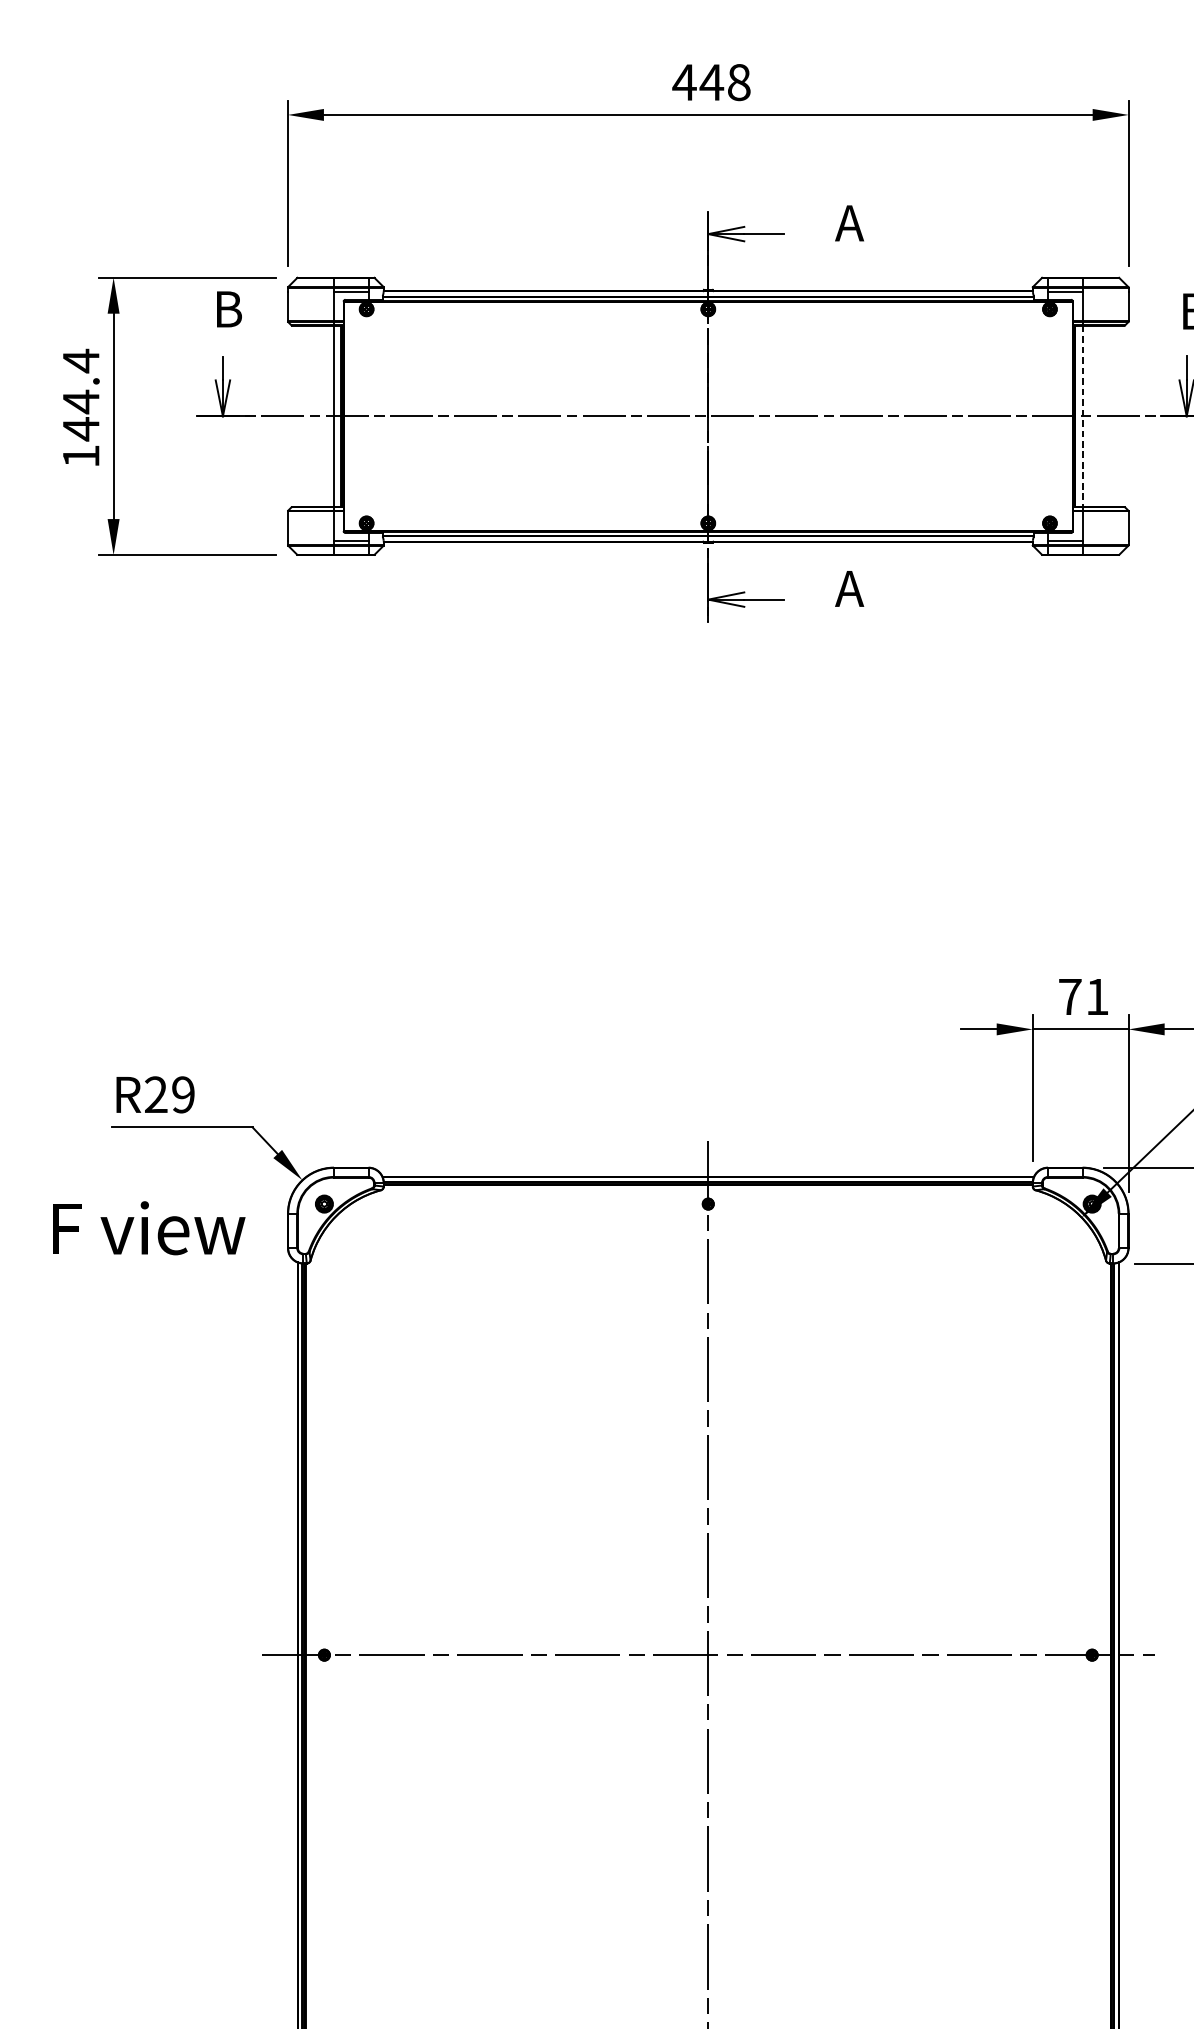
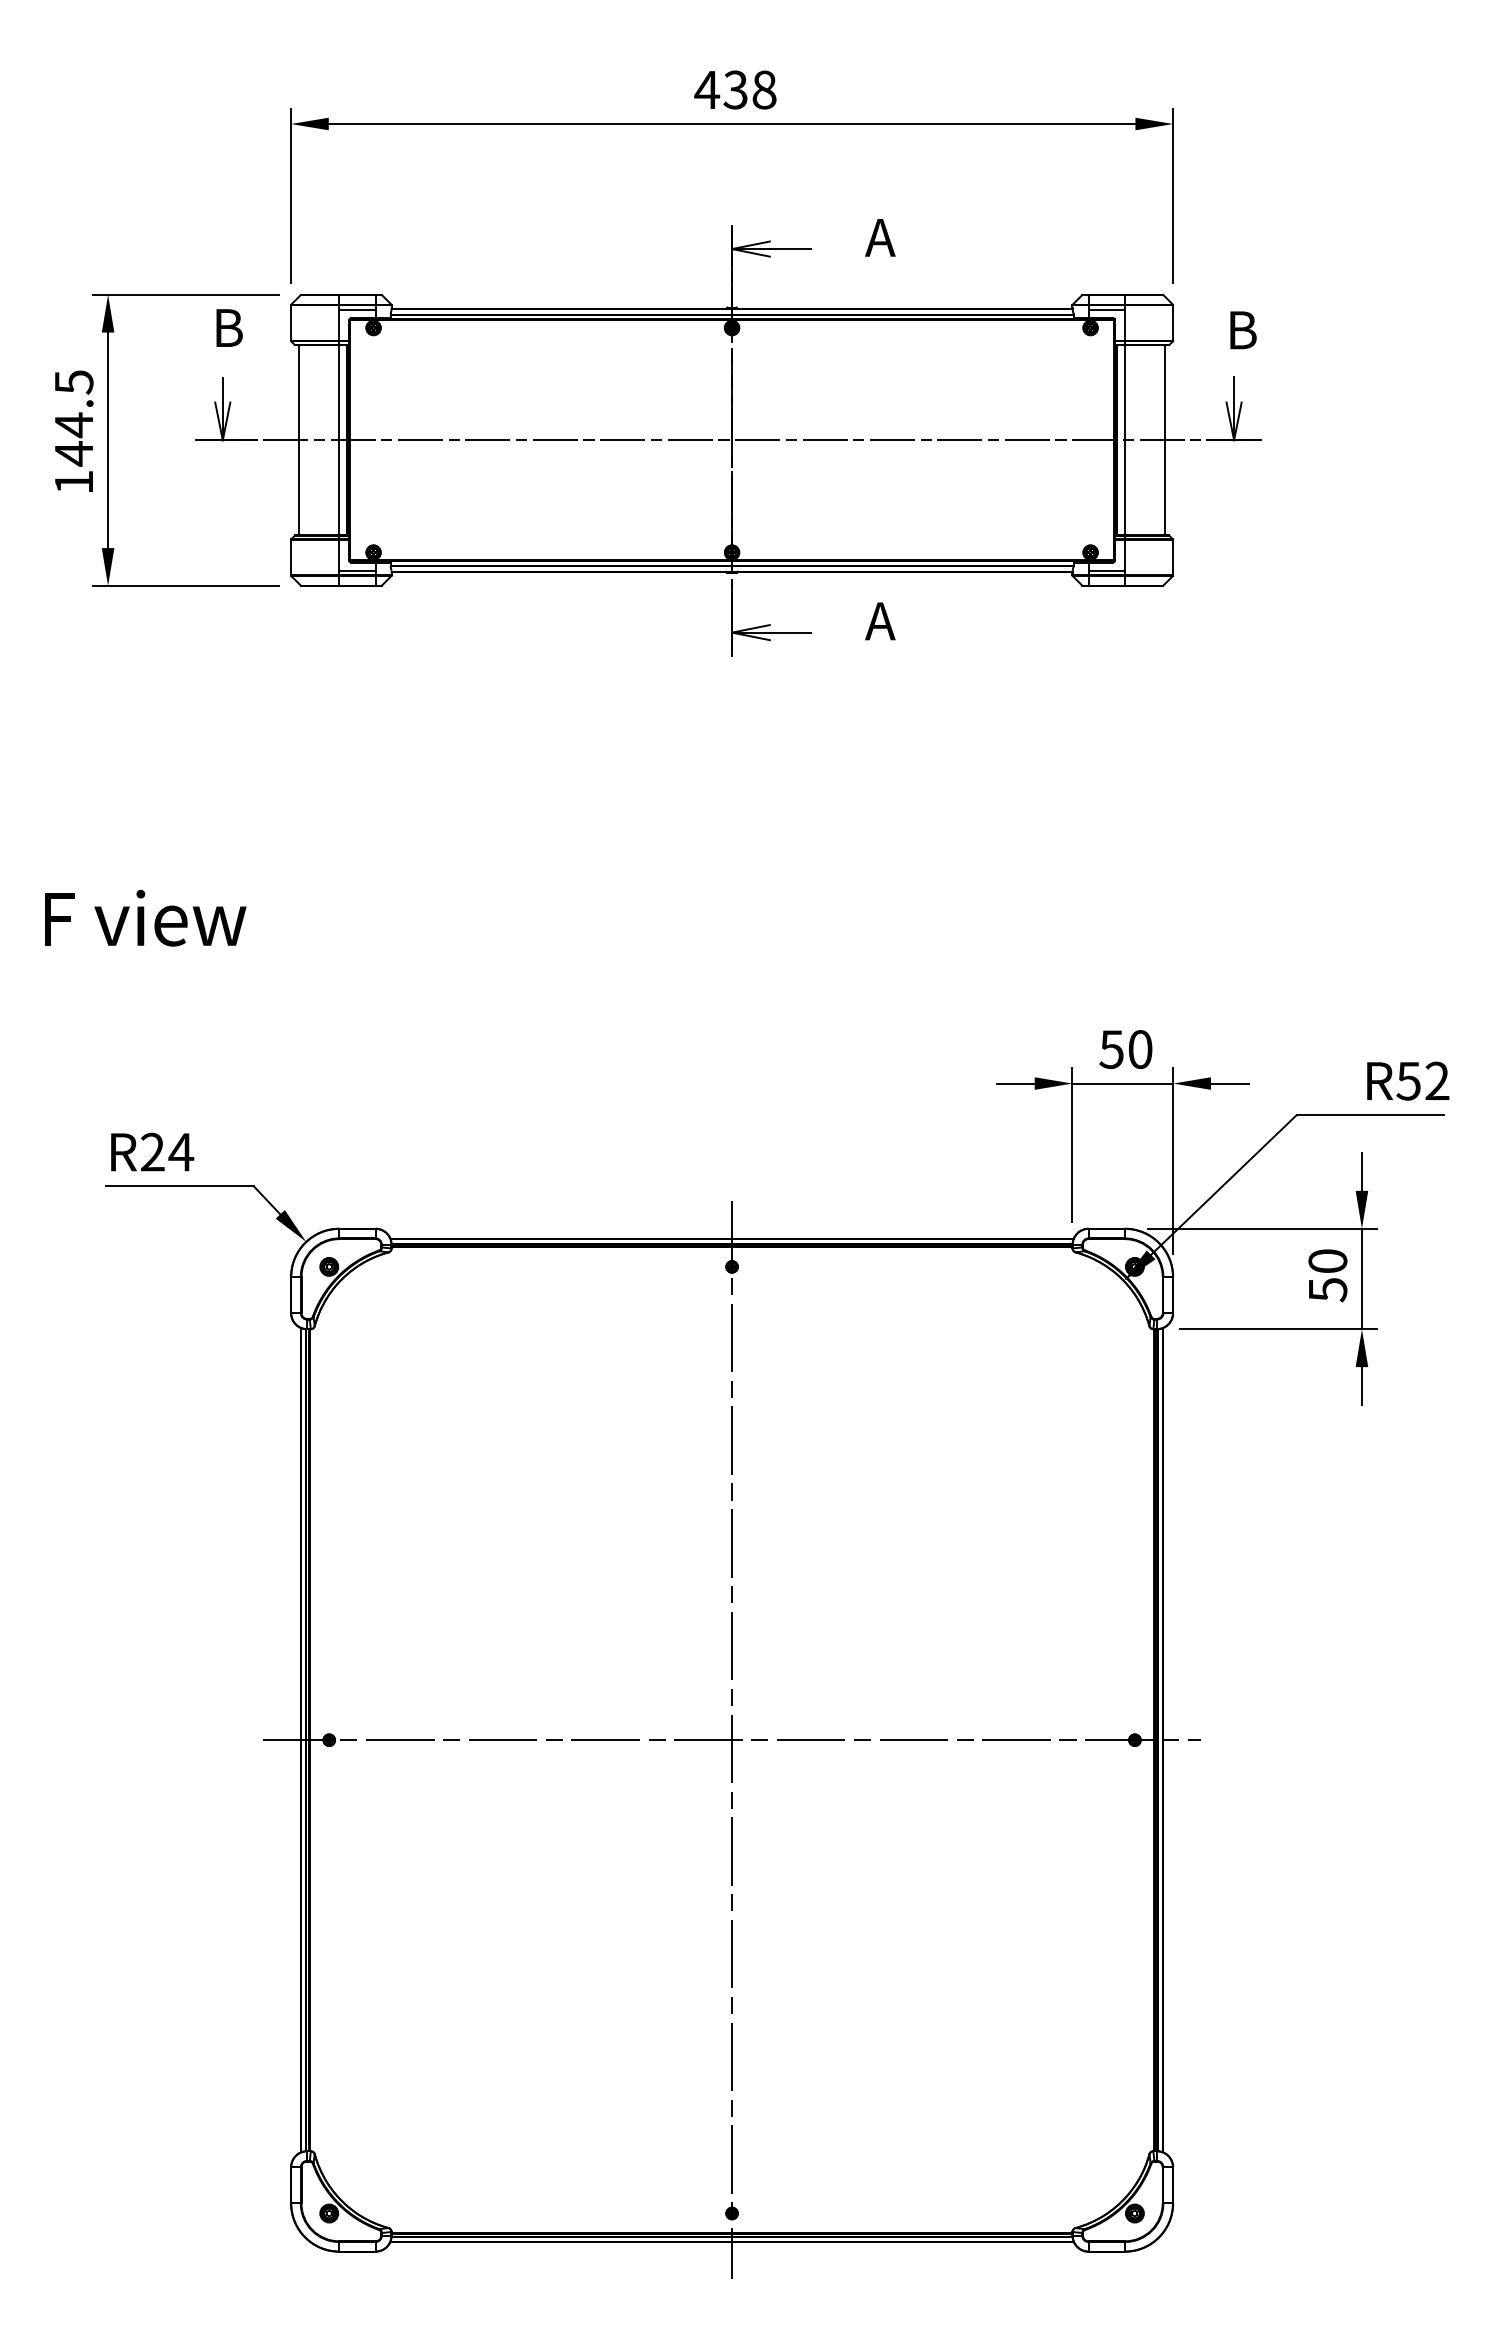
text: (711, 82) -> (735, 89), 448 -> 438
text: (81, 361) -> (74, 382), 144.4 -> 144.5
line: (296, 416) -> (299, 440), added
line: (1082, 416) -> (1124, 440), dashed -> solid
line: (1121, 416) -> (1165, 440), added
text: (1083, 996) -> (1125, 1049), 71 -> 50
text: (183, 1094) -> (181, 1151), R29 -> R24
text: (149, 1227) -> (145, 917), moved

